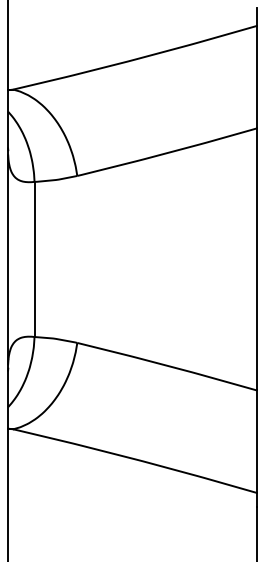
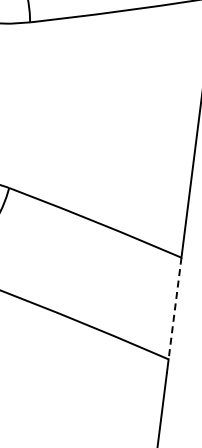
line: (256, 442) -> (174, 309), solid -> dashed

